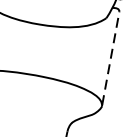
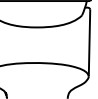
line: (110, 57) -> (89, 42), dashed -> solid

